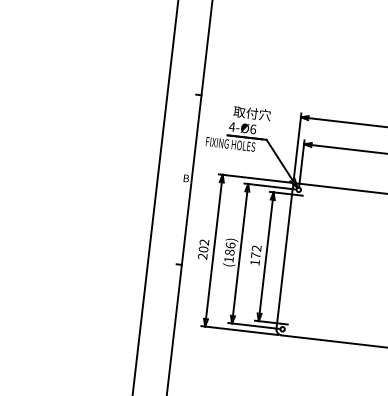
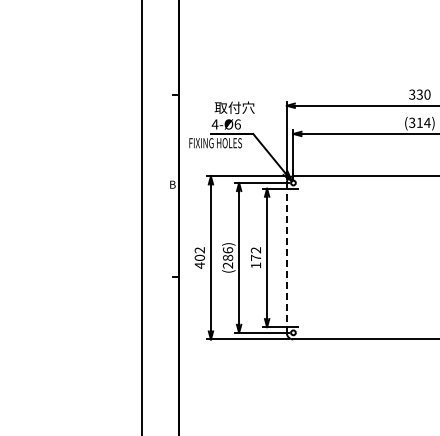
text: (202, 256) -> (199, 265), 202 -> 402
text: (228, 259) -> (227, 265), (186) -> (286)
line: (284, 259) -> (286, 258), solid -> dashed

